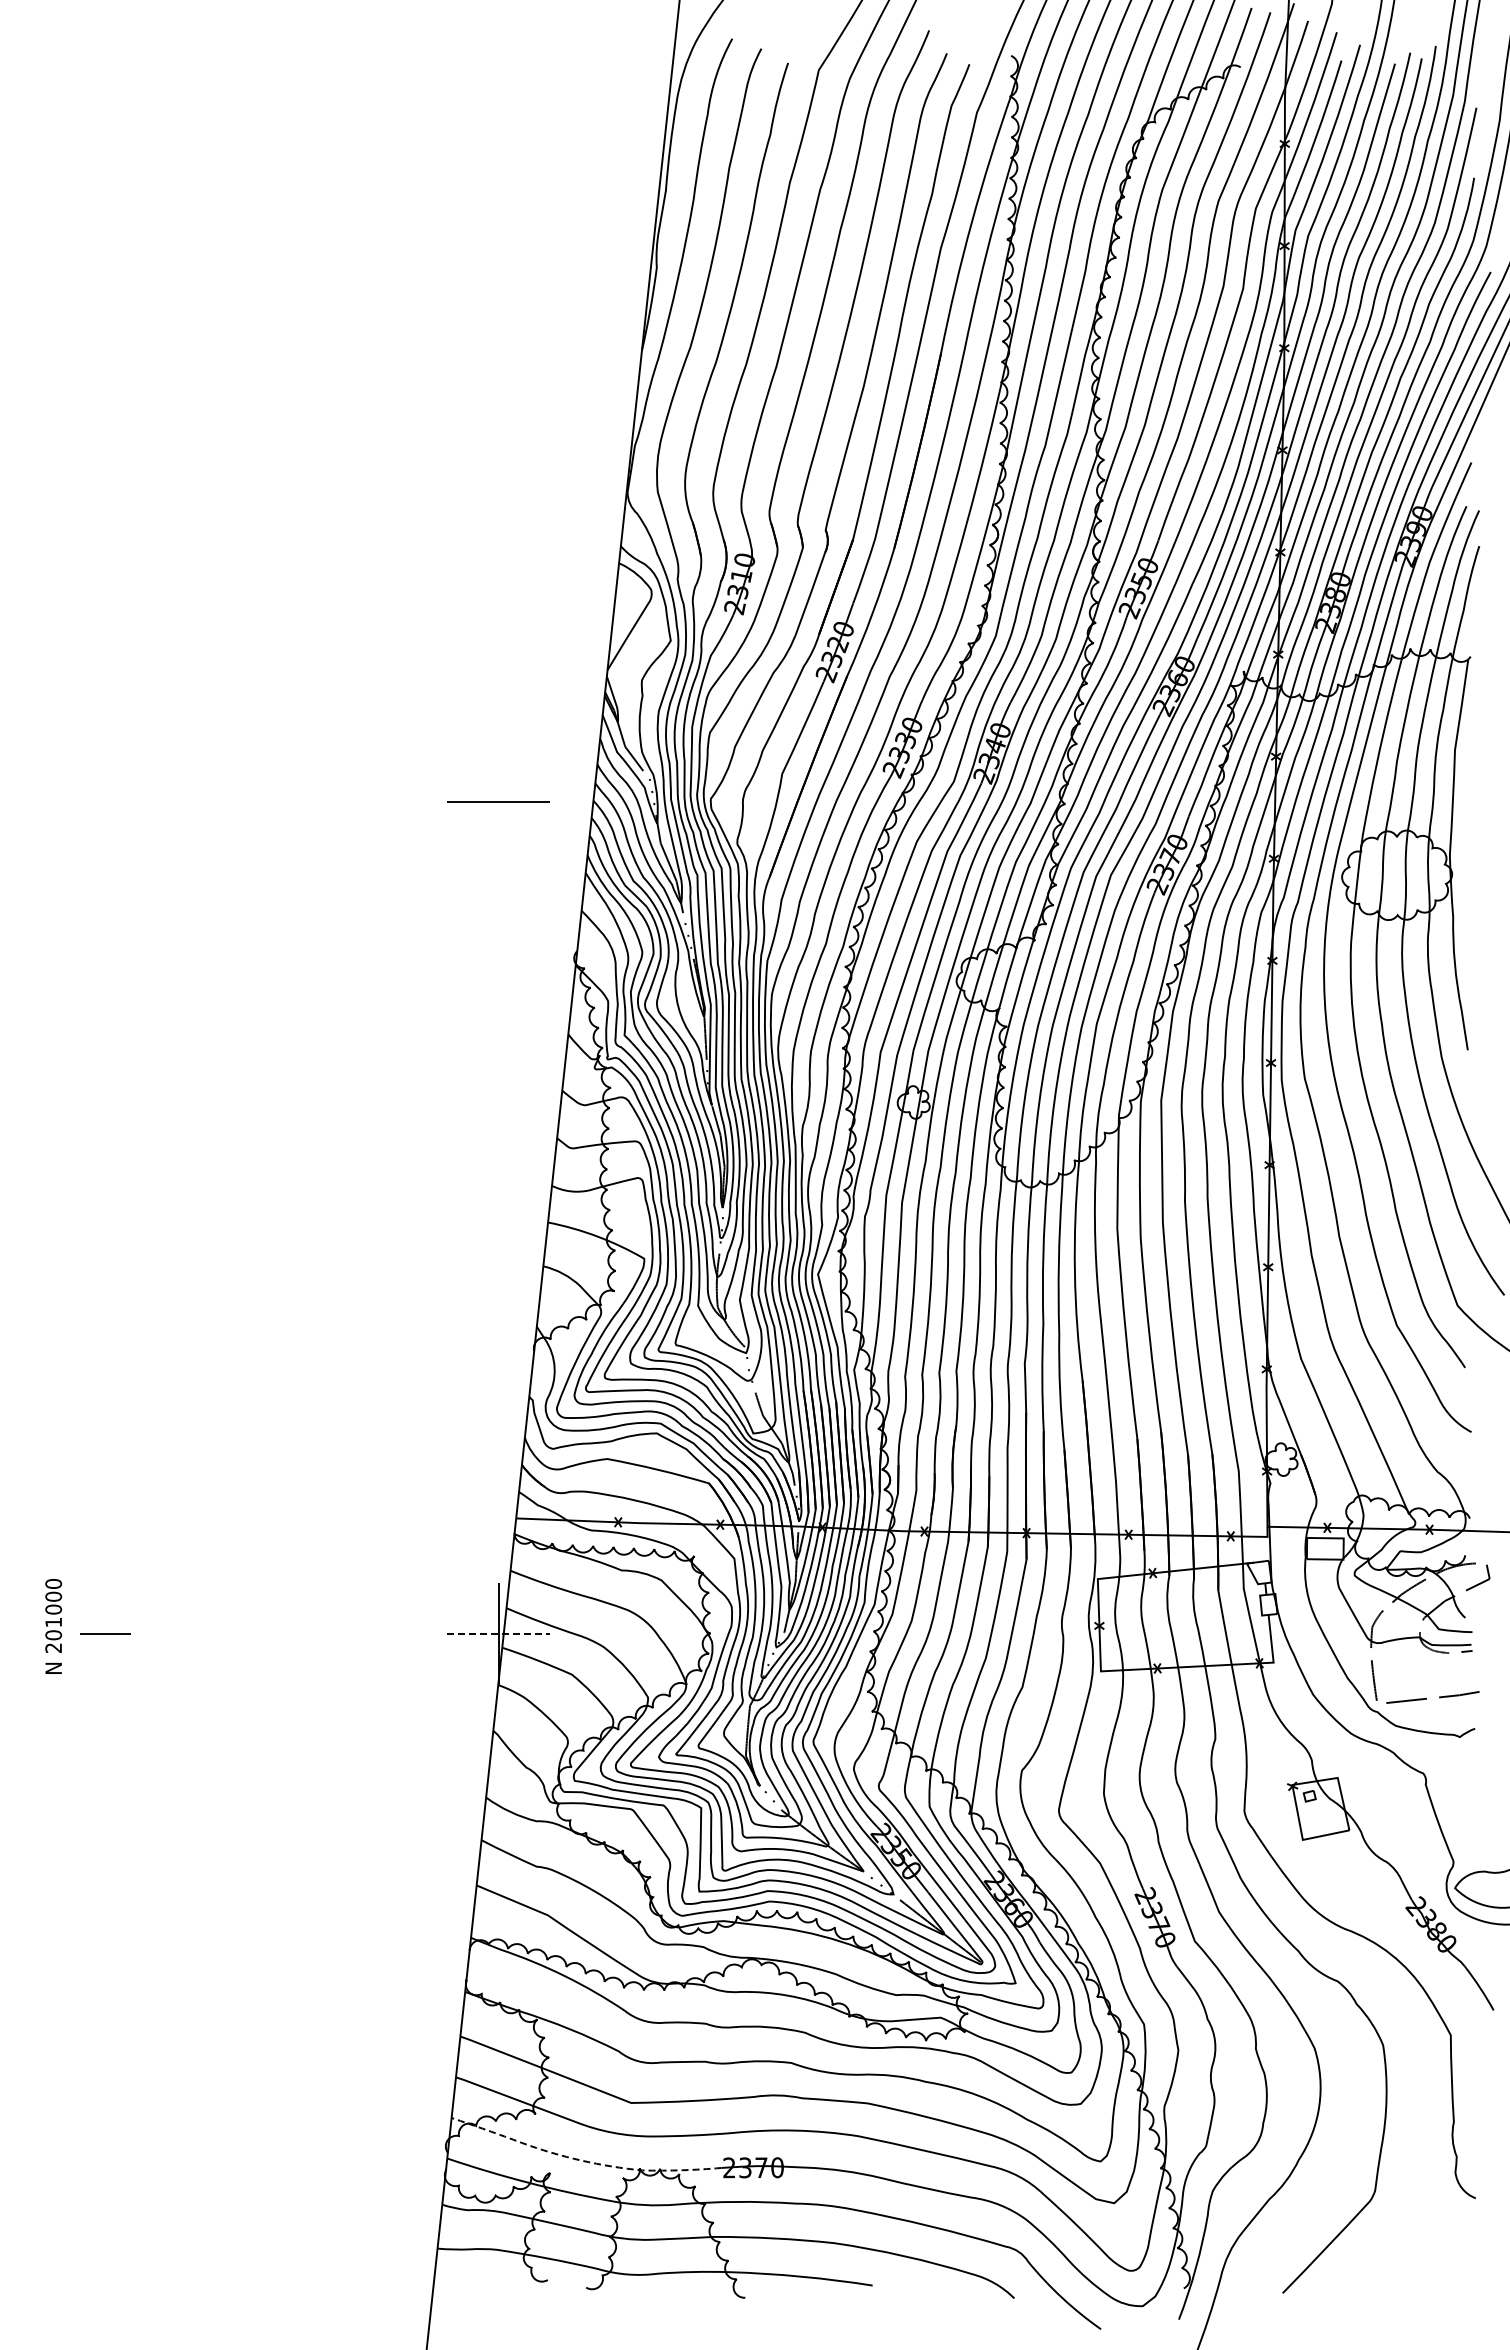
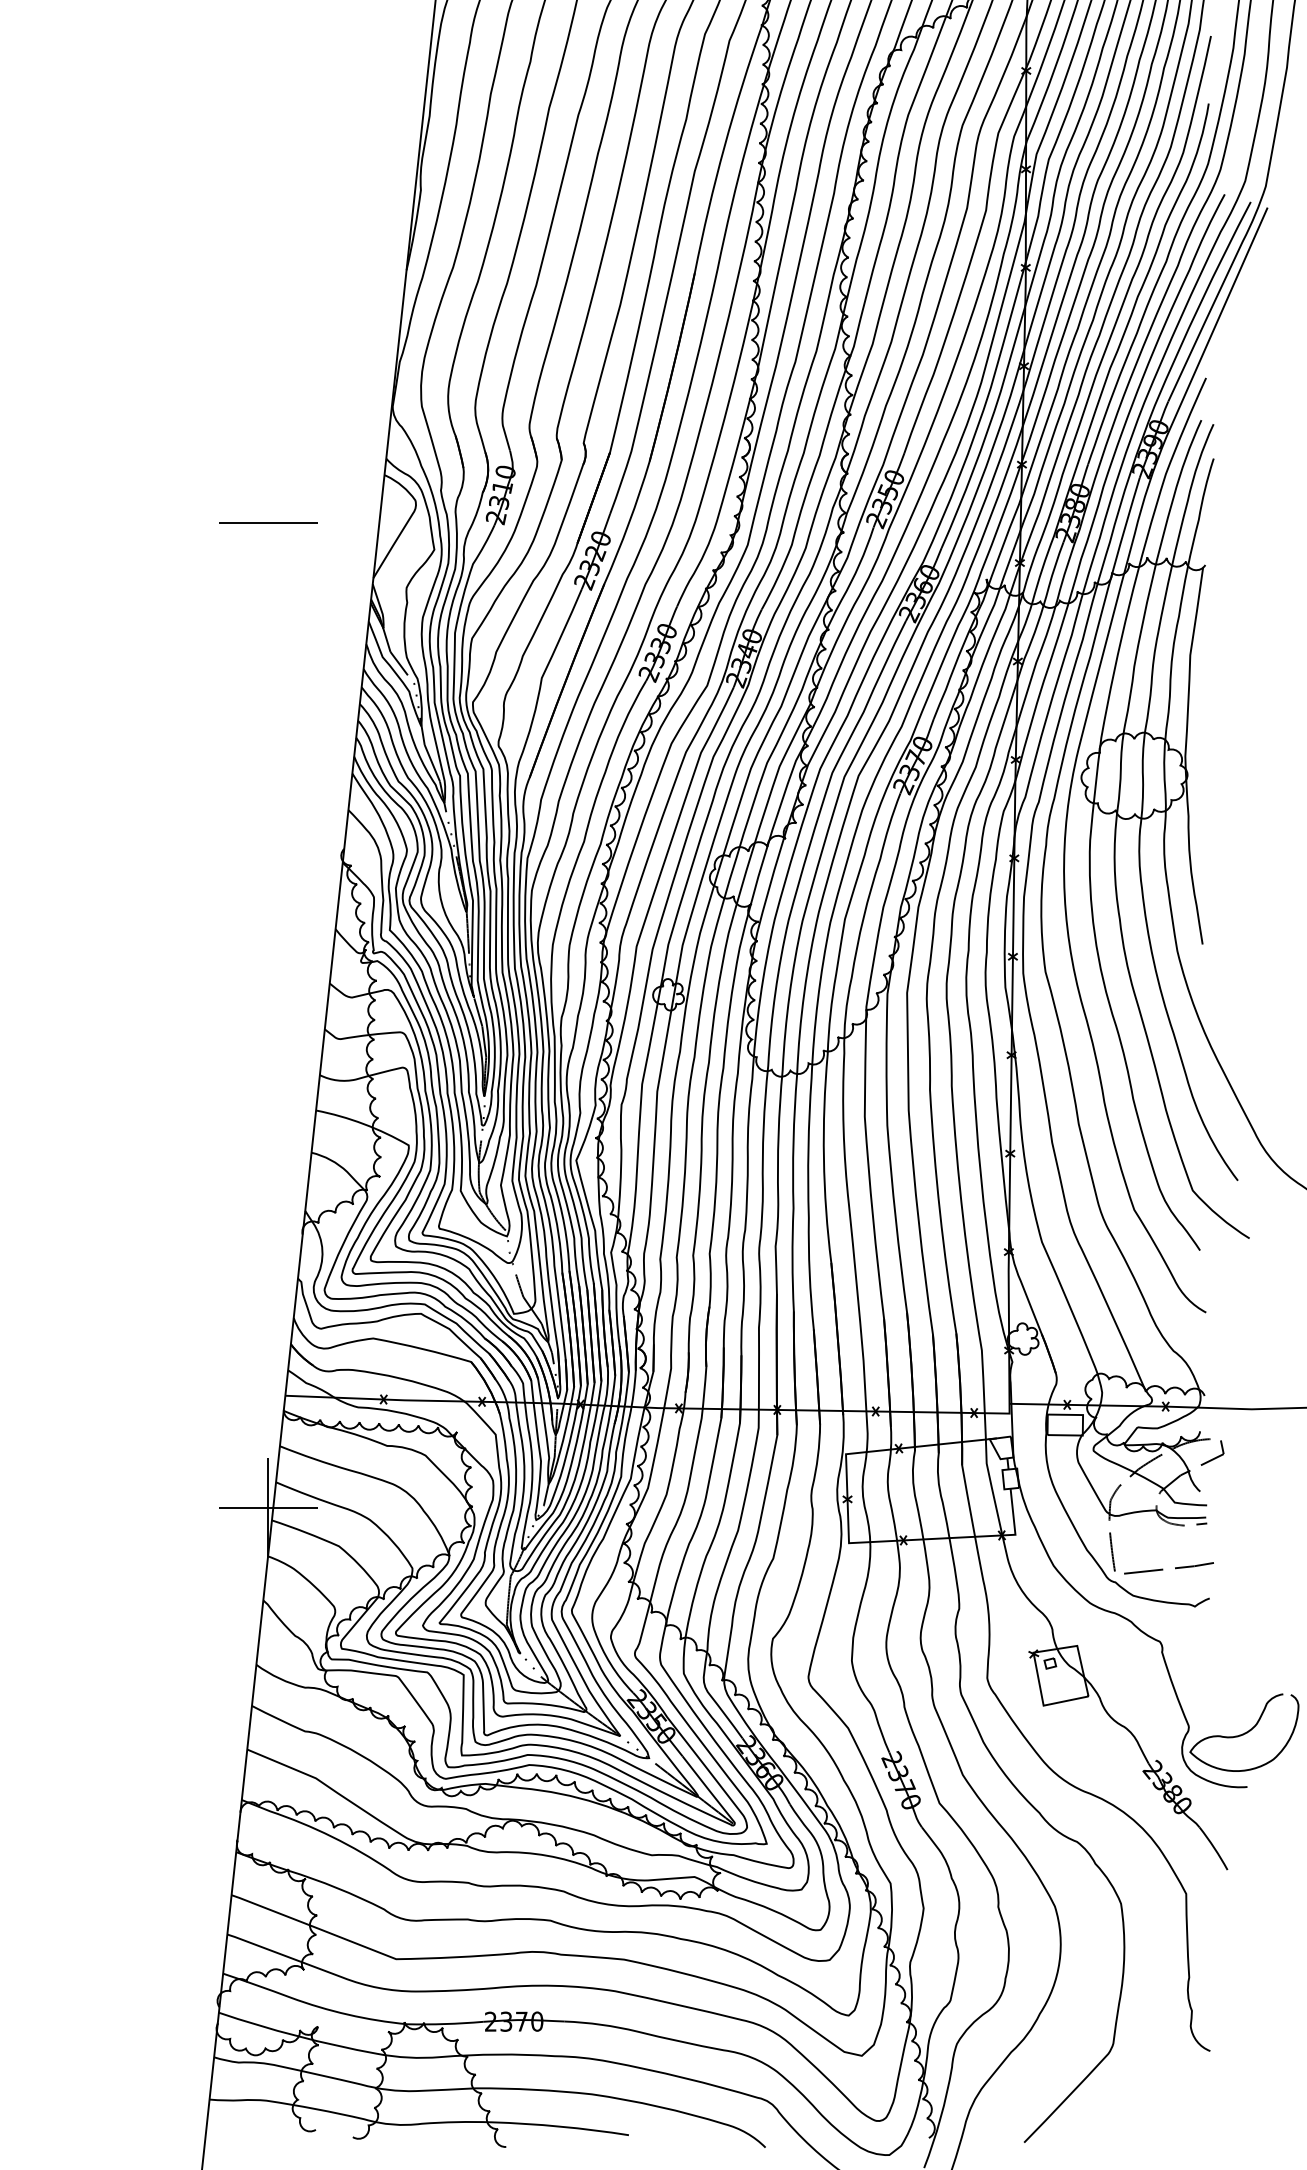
line: (498, 801) -> (268, 522), moved
line: (498, 1634) -> (268, 1507), dashed -> solid
line: (582, 2160) -> (349, 2014), dashed -> solid

